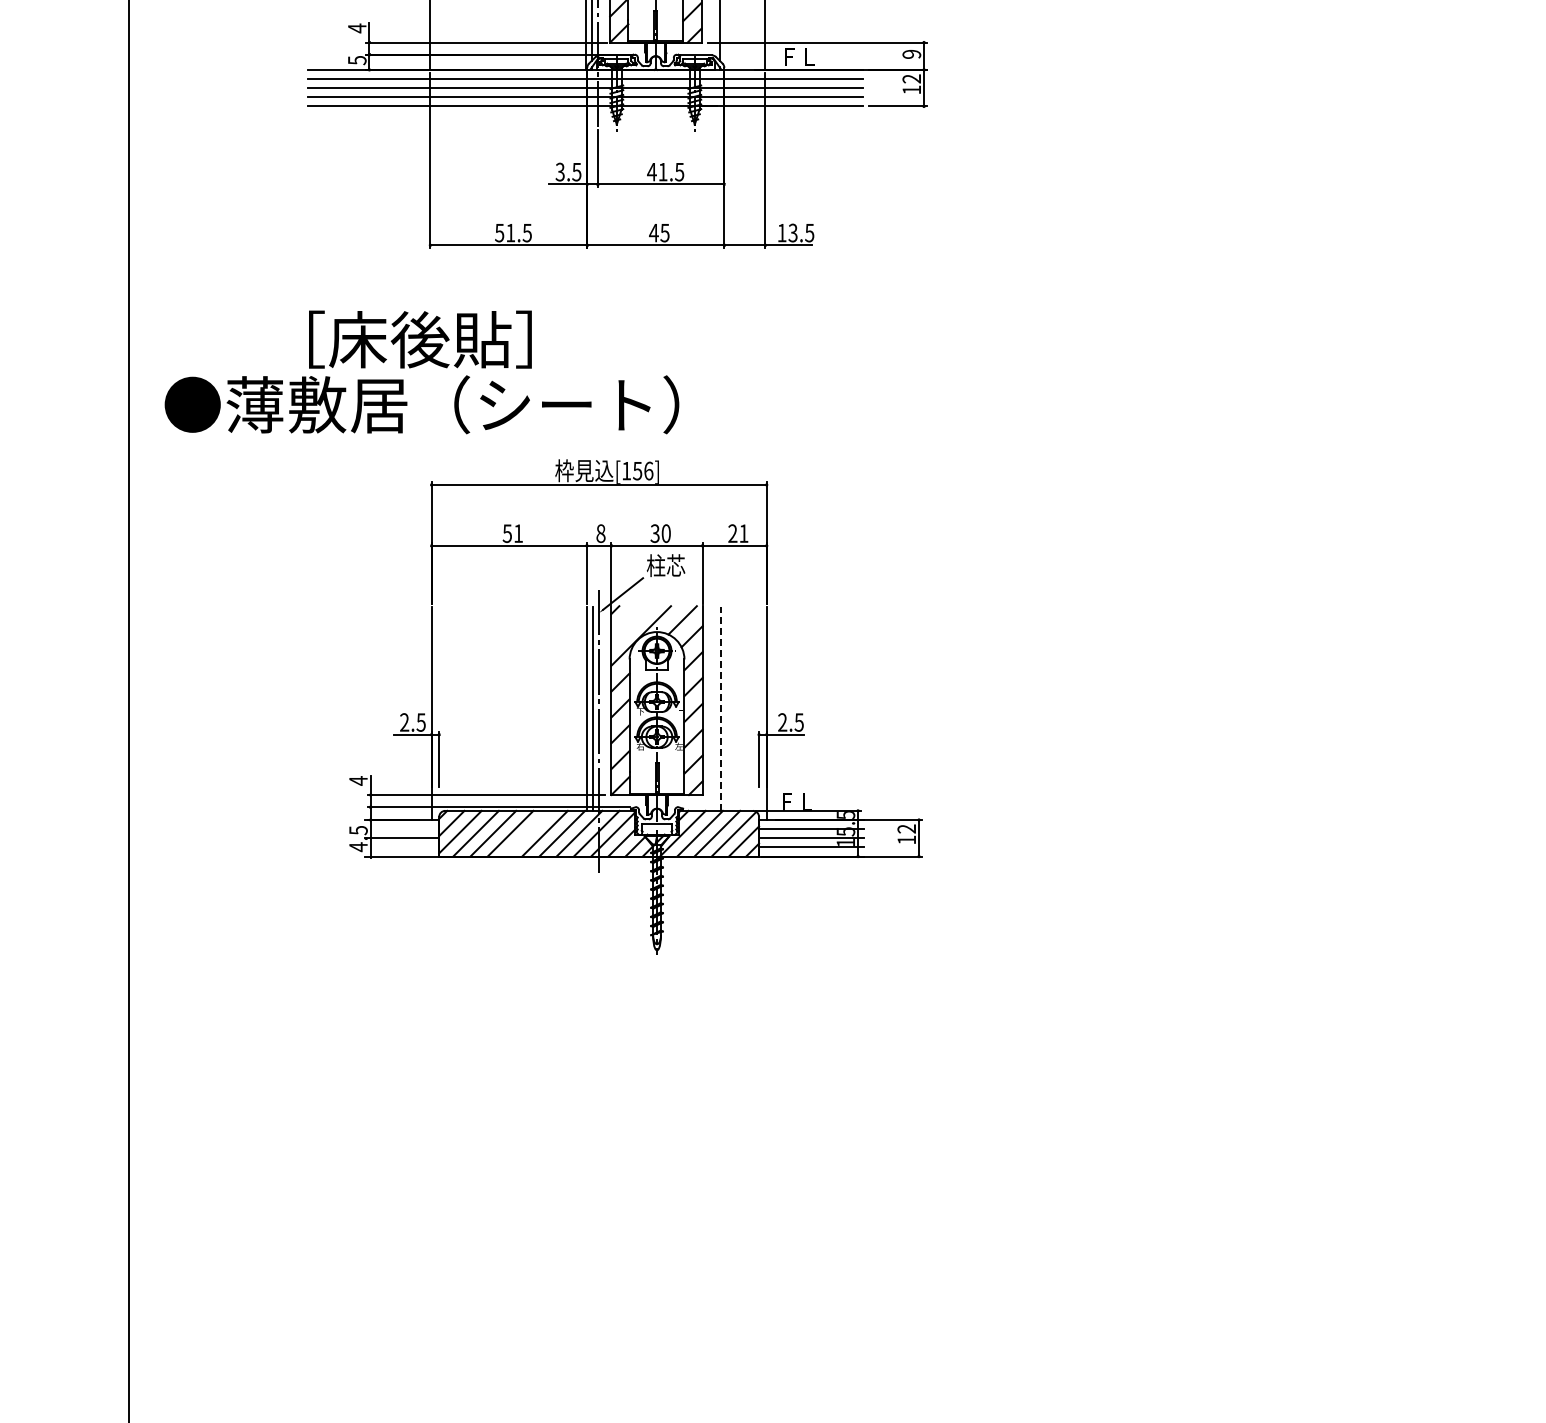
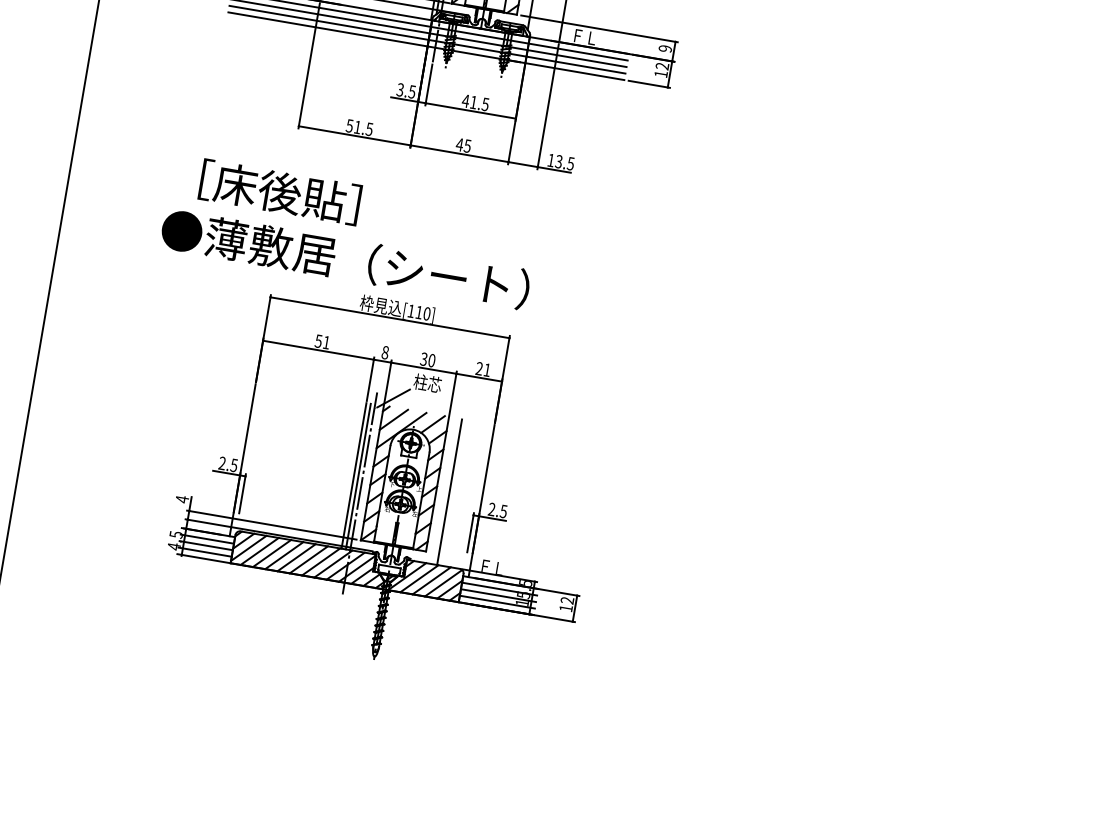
text: (421, 404) -> (345, 259), moved
text: (643, 470) -> (423, 312), [156] -> [110]
line: (628, 623) -> (394, 420), added
line: (721, 708) -> (449, 492), dashed -> solid
line: (401, 829) -> (207, 539), added
line: (527, 833) -> (296, 557), added
line: (401, 847) -> (204, 552), added

